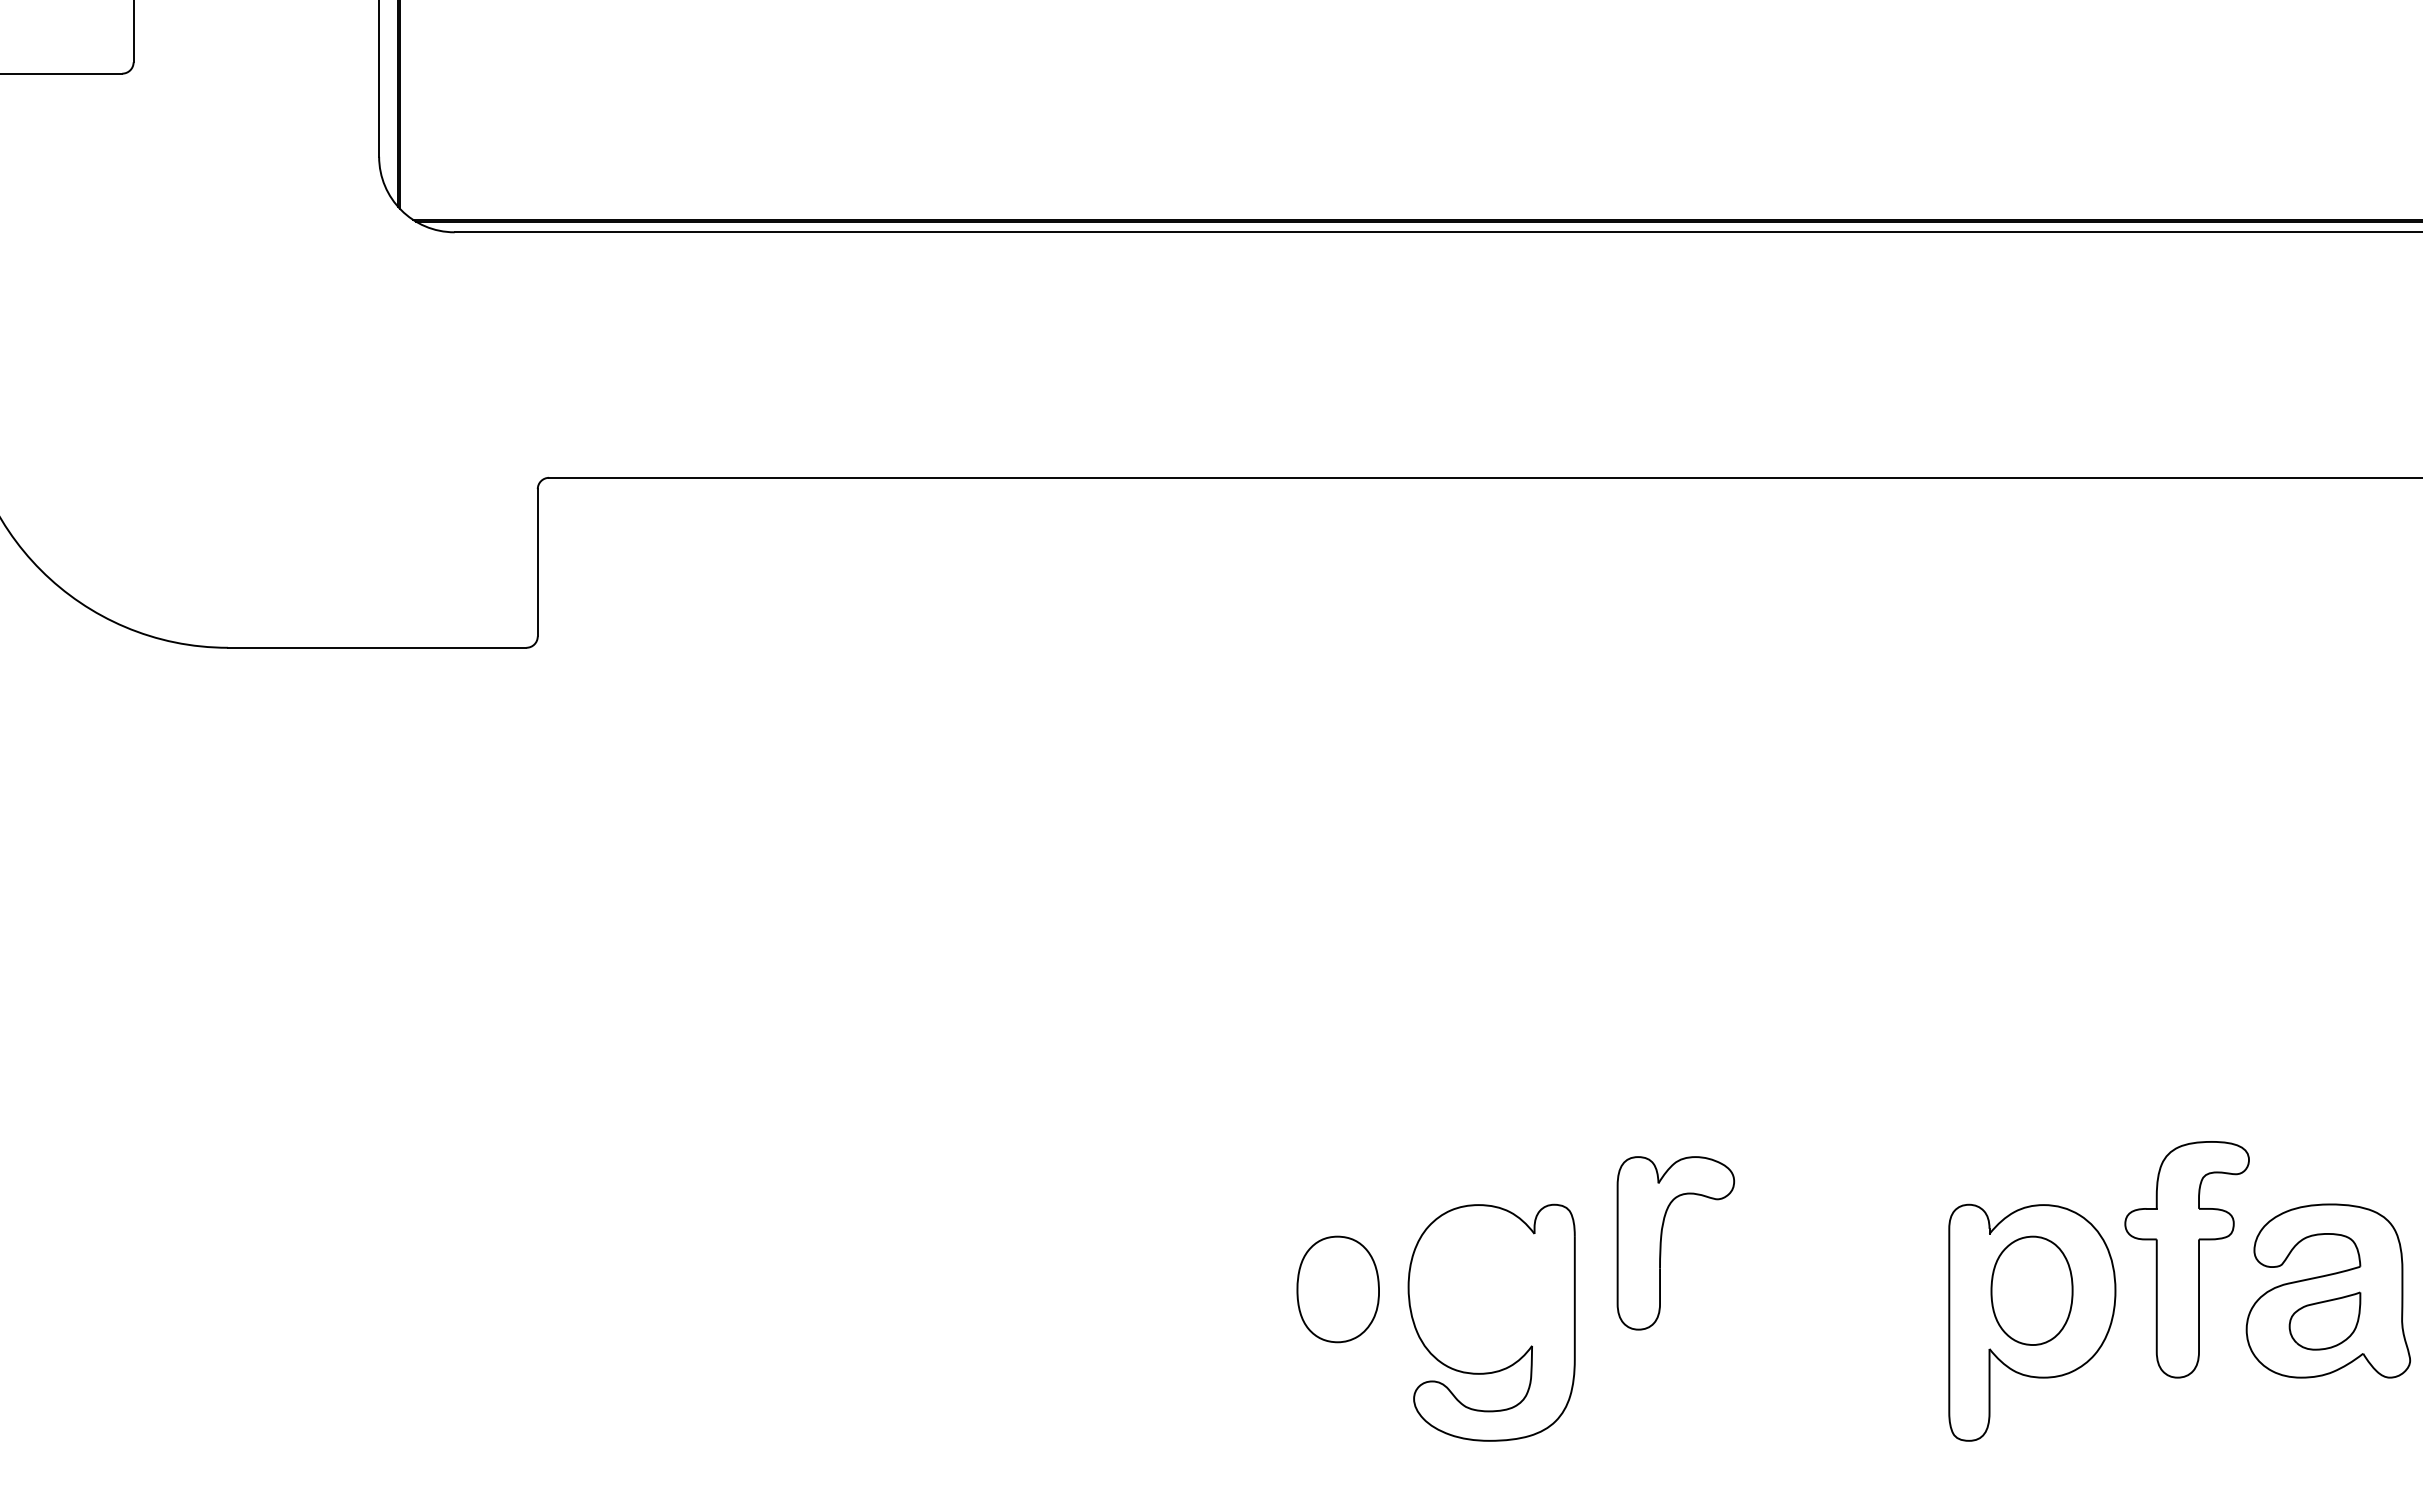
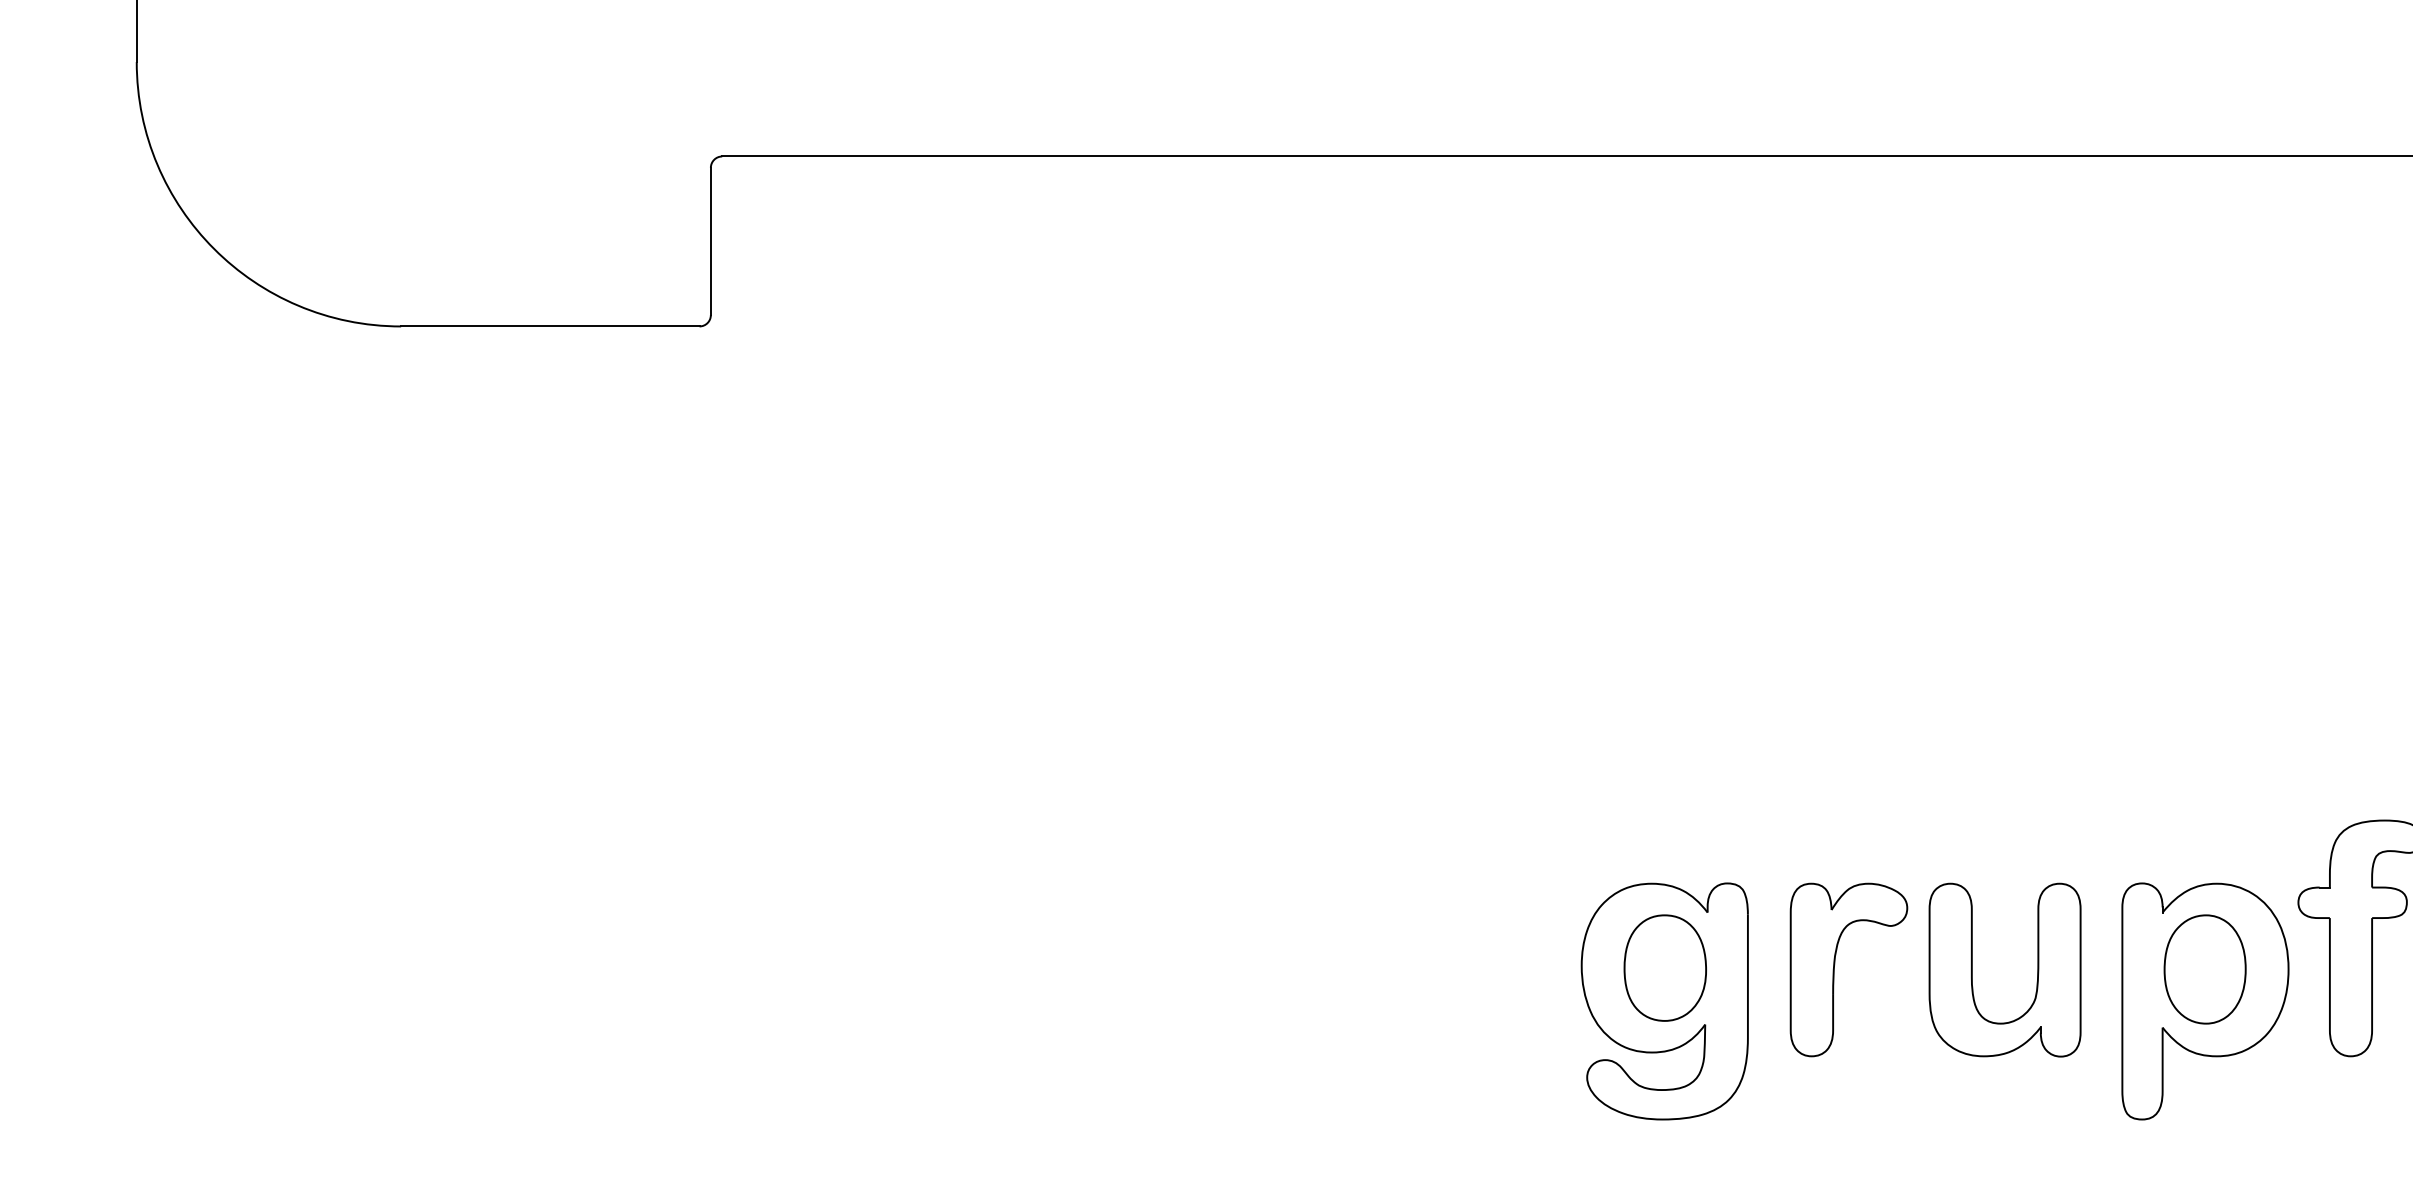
part: (1661, 1243) -> (1834, 970), moved
part: (1337, 1289) -> (1664, 968), moved
part: (1799, 1291) -> (1972, 970), added

